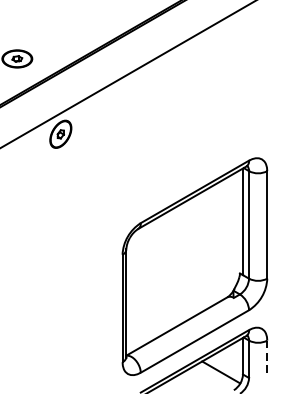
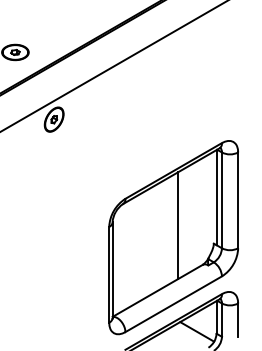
line: (199, 253) -> (177, 225), added
line: (267, 359) -> (238, 320), dashed -> solid

